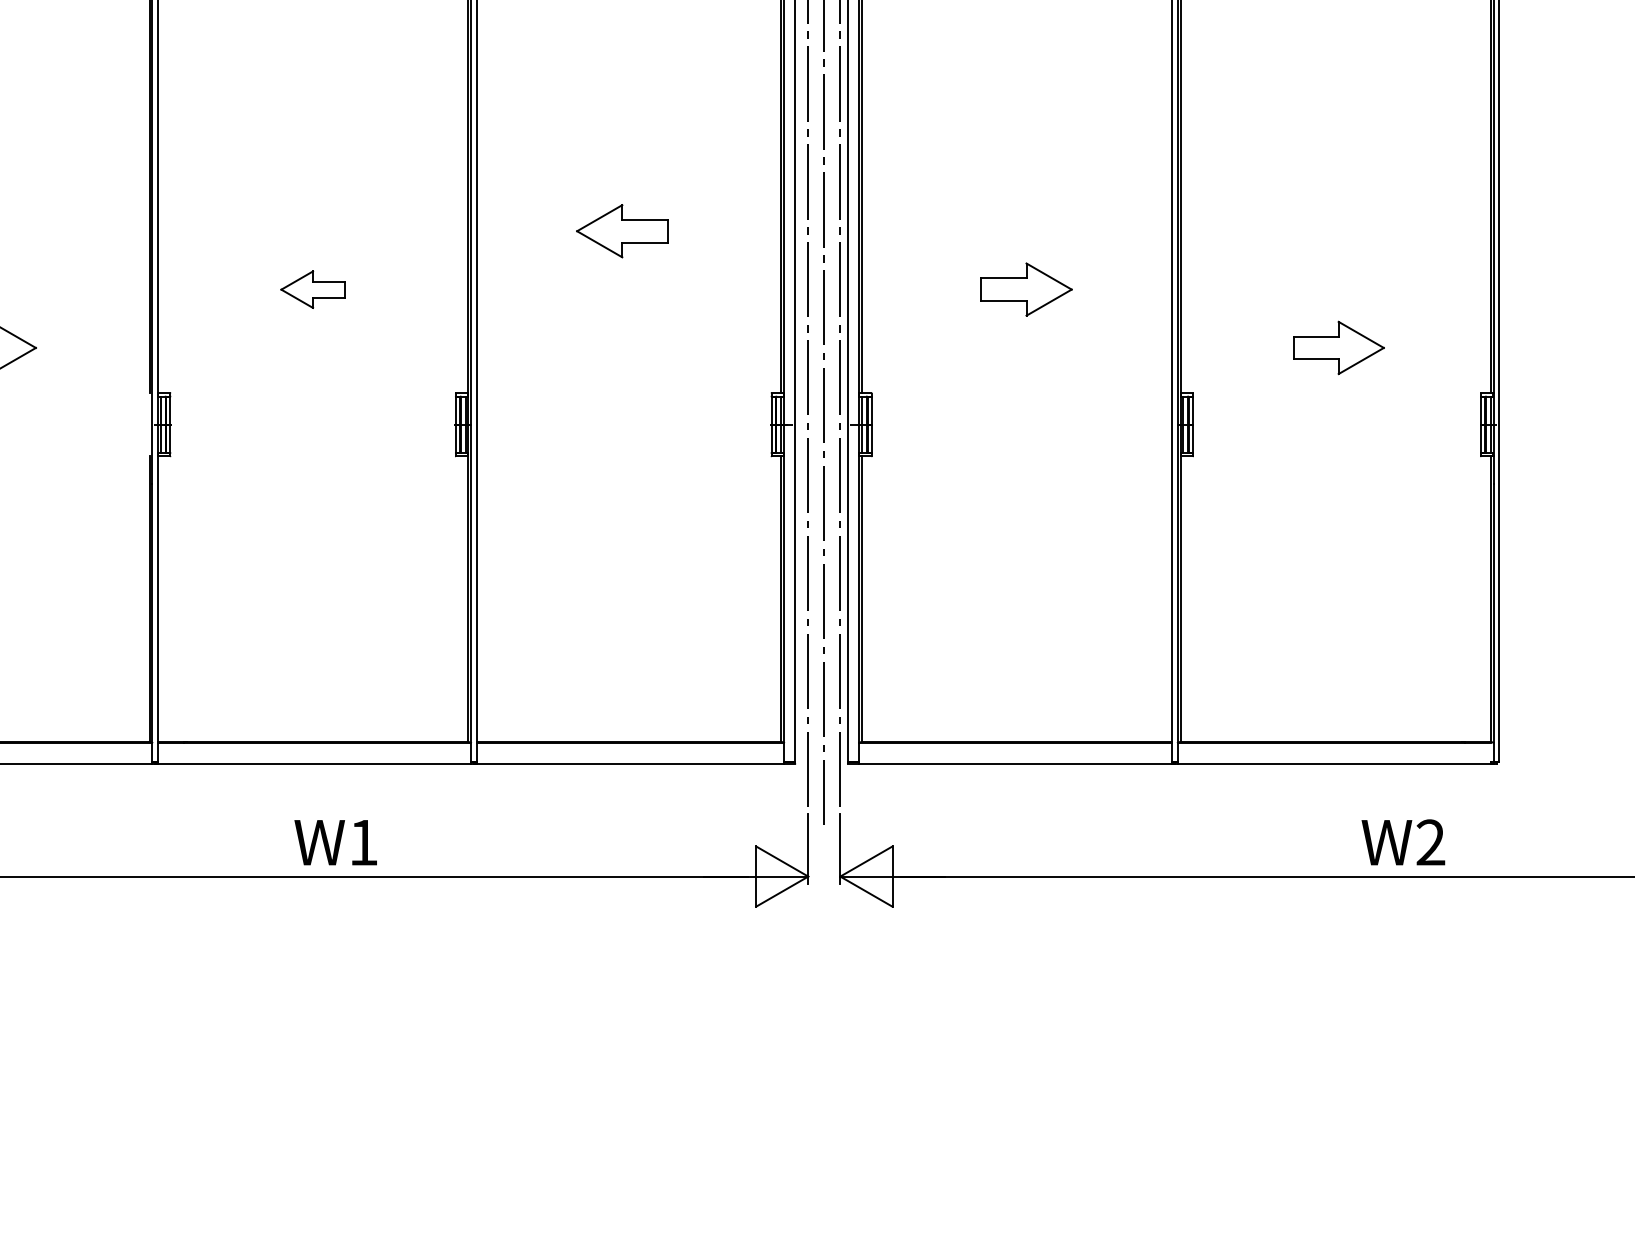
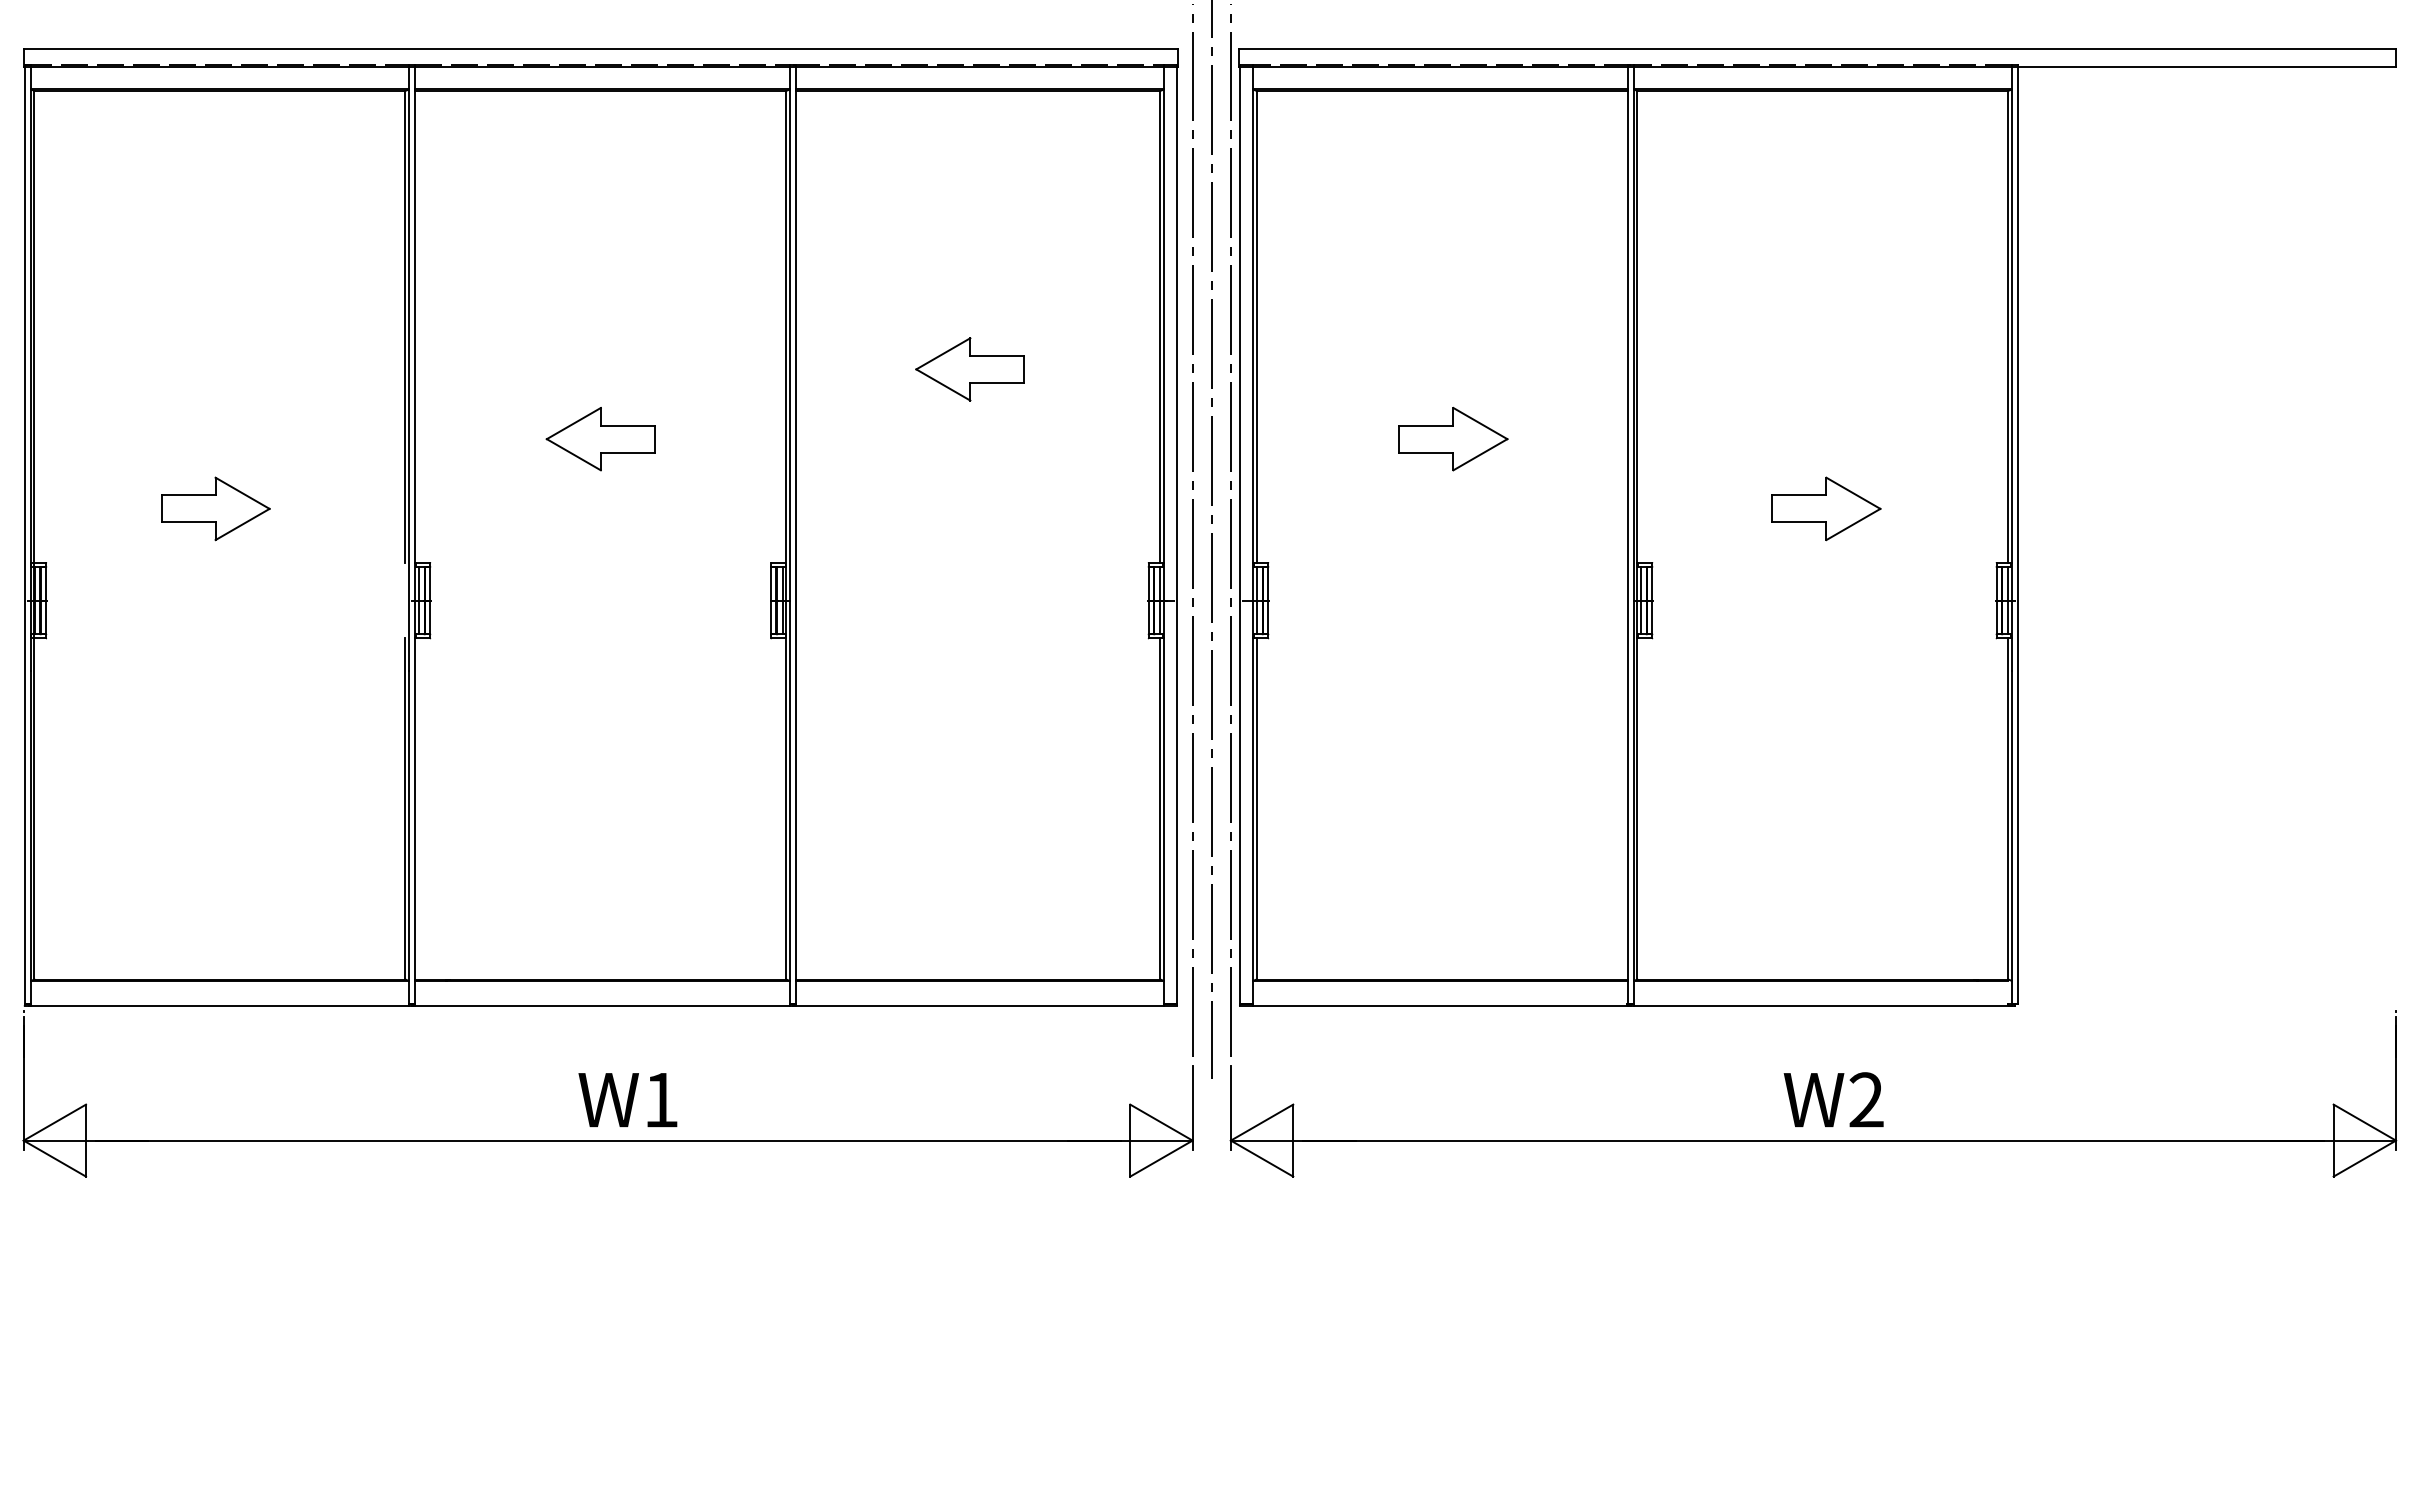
part: (312, 289) -> (600, 439), size x1.43
text: (1403, 842) -> (1833, 1099), moved

